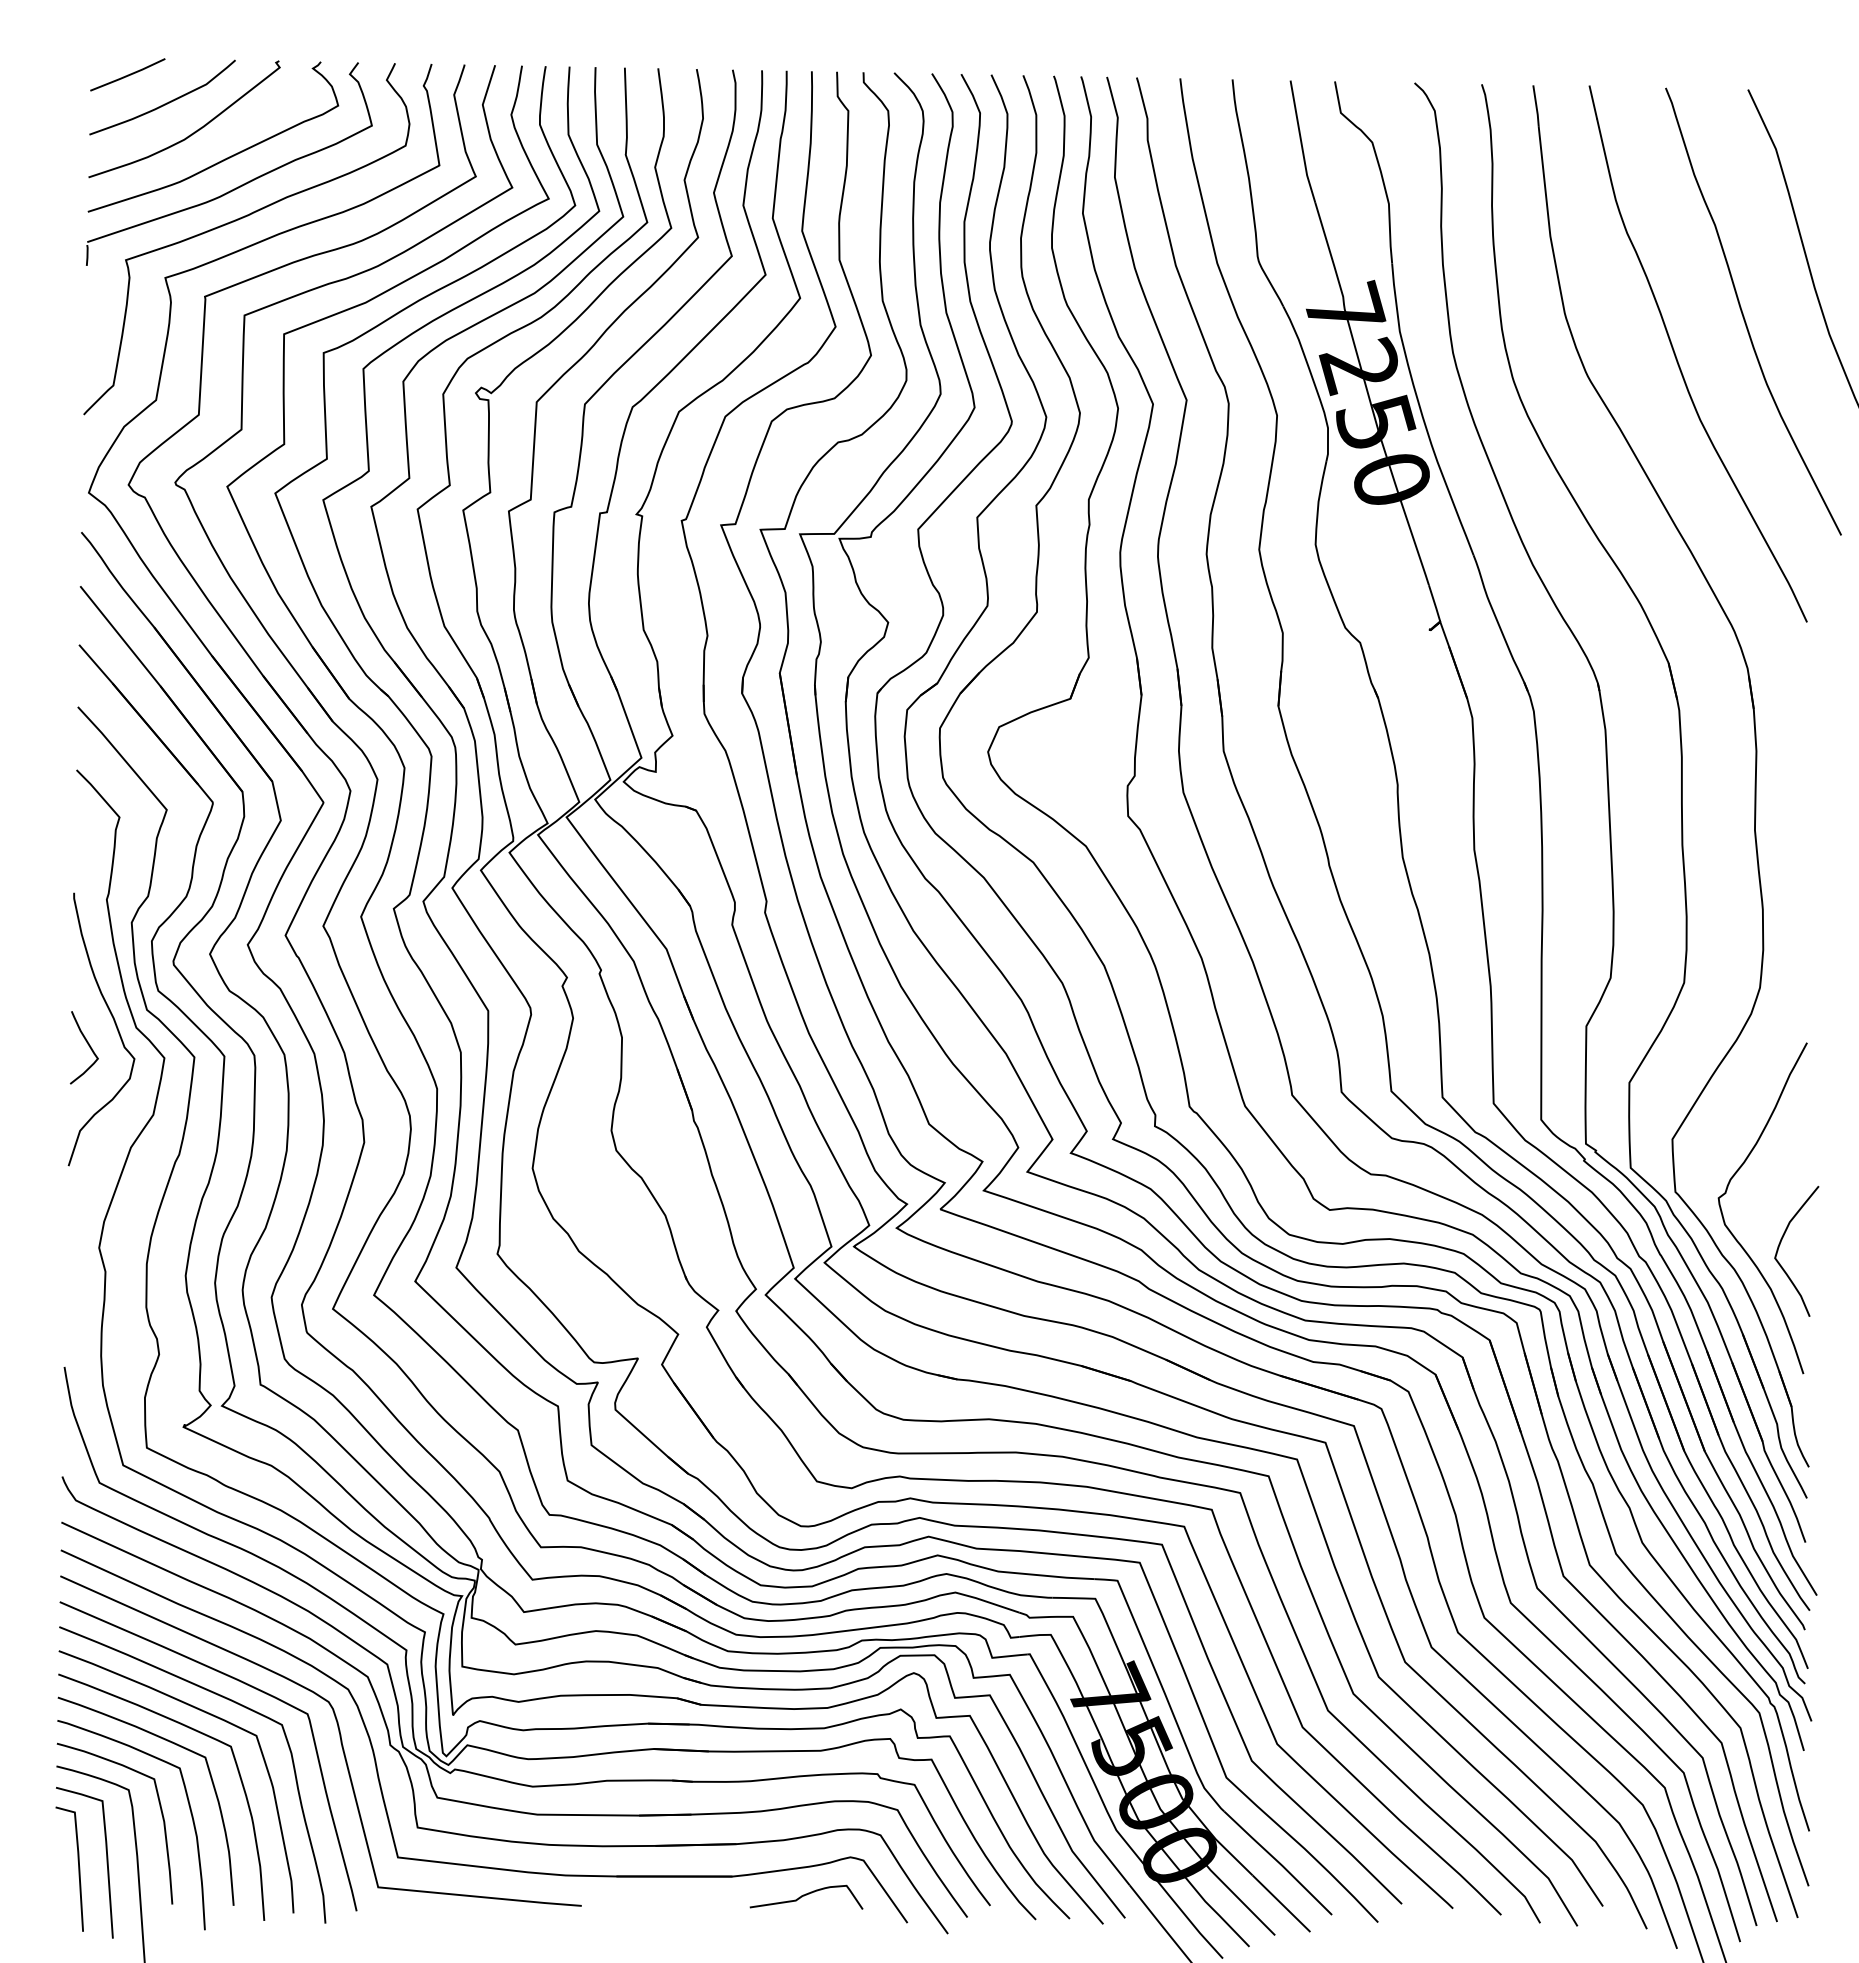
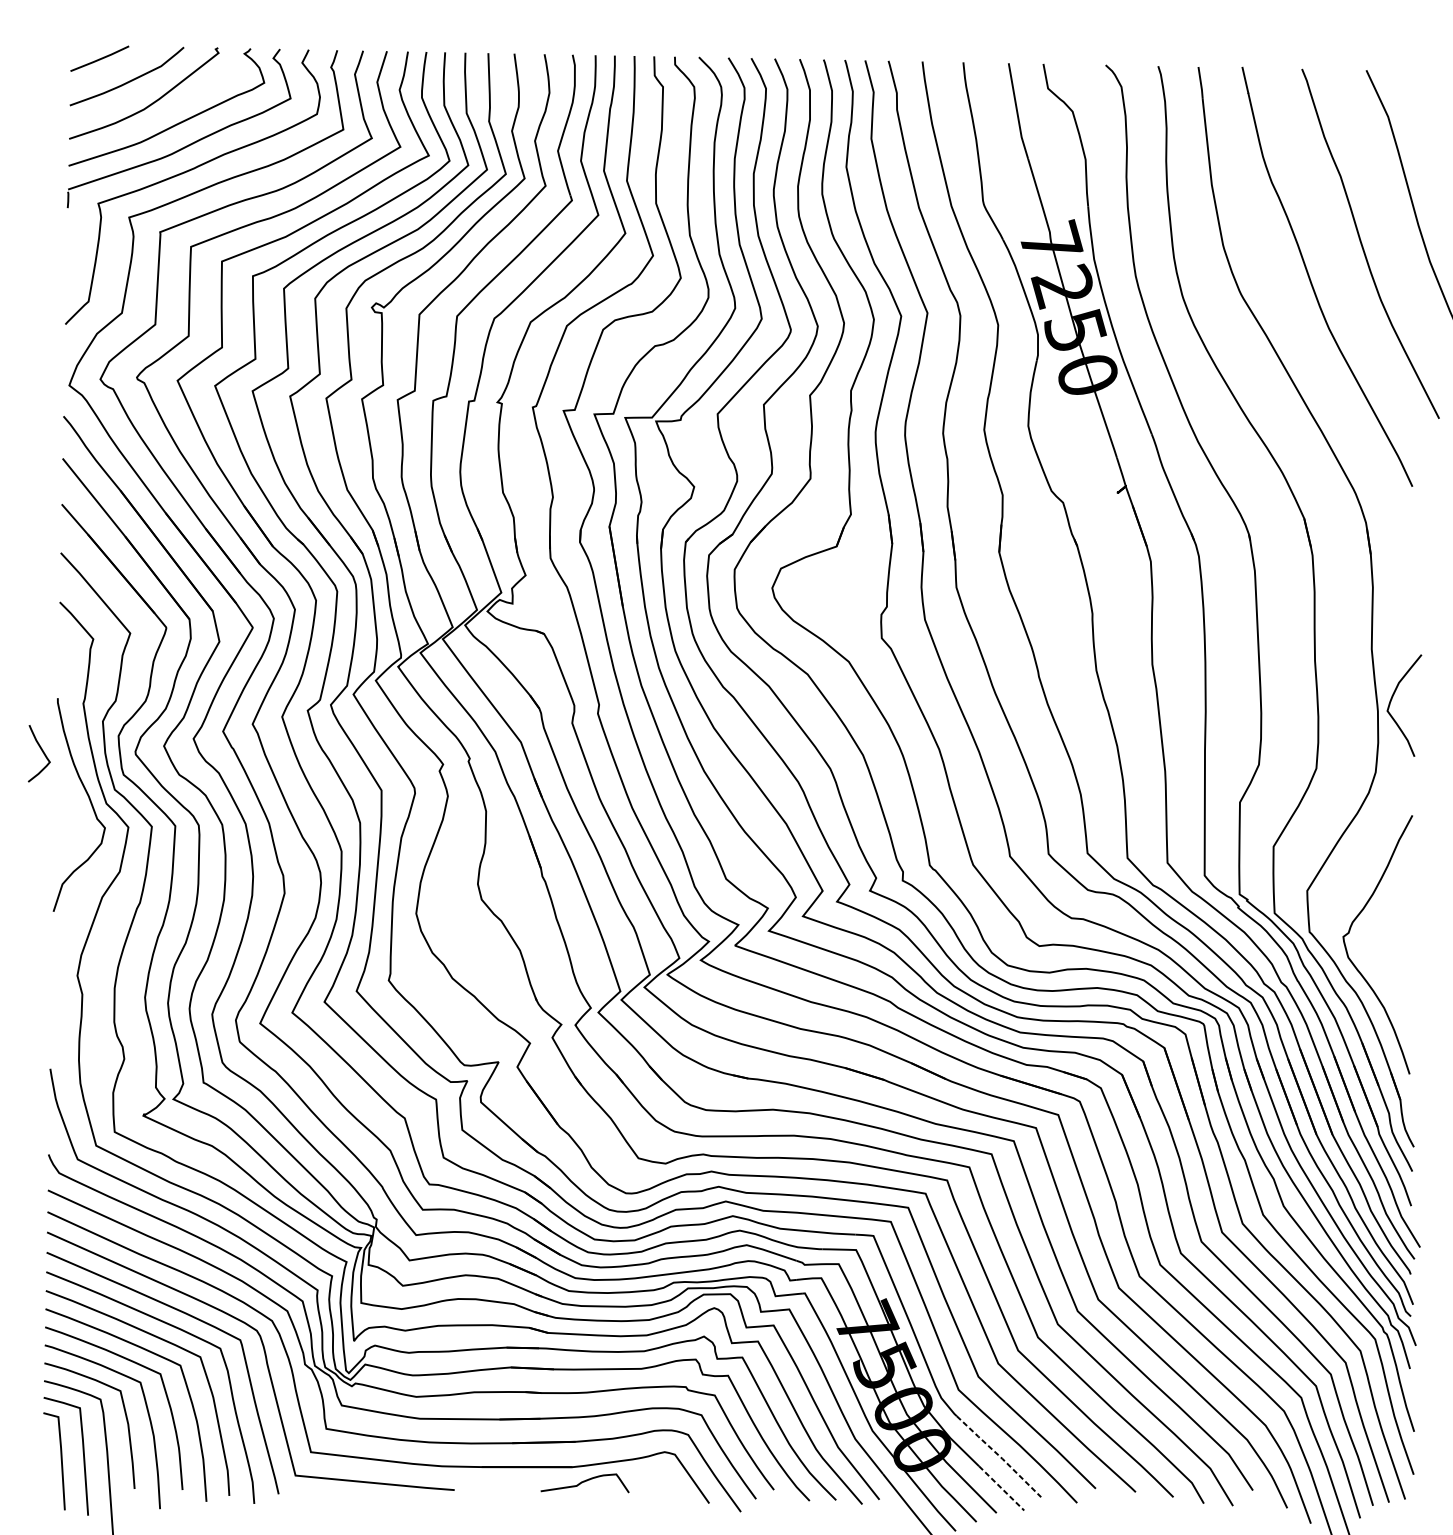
curve: (87, 1044) -> (41, 751), moved
curve: (1780, 1245) -> (1391, 701), moved
line: (1278, 1862) -> (999, 1456), solid -> dashed
curve: (806, 1895) -> (585, 1481), moved
line: (1281, 1904) -> (1001, 1489), solid -> dashed

